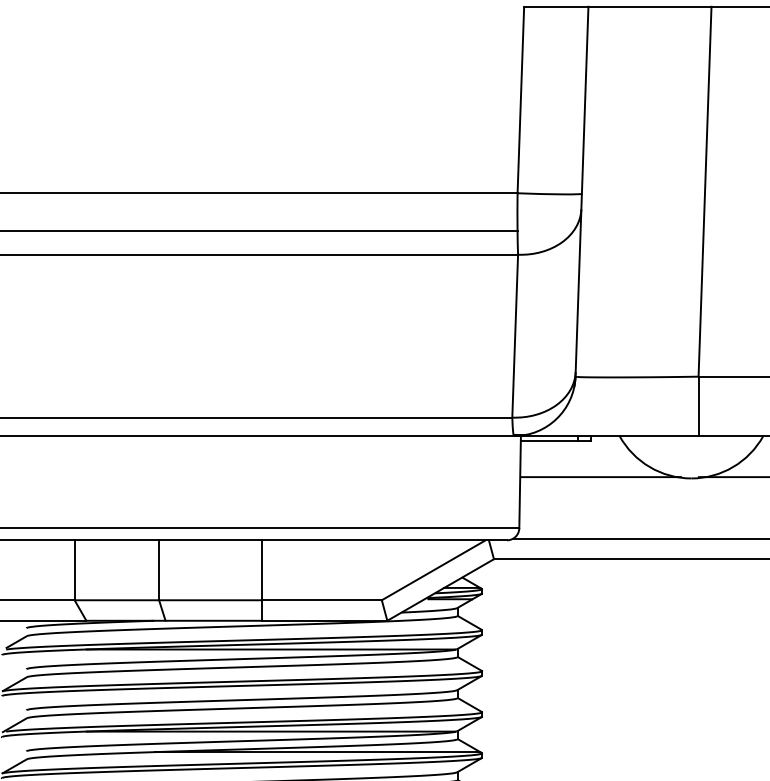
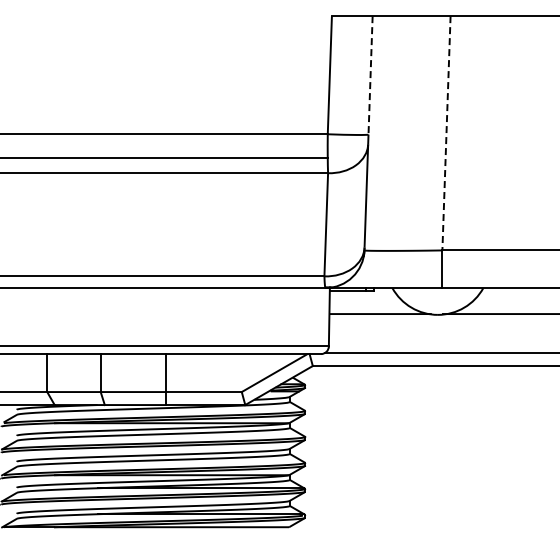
line: (585, 100) -> (370, 75), solid -> dashed
line: (705, 192) -> (446, 133), solid -> dashed

